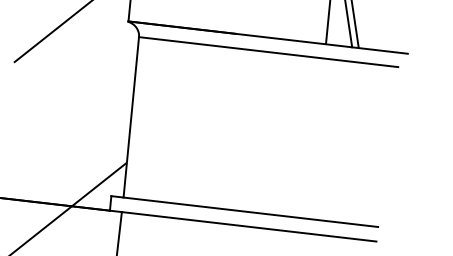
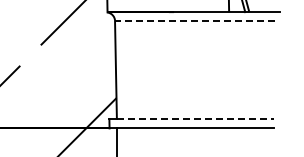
line: (268, 51) -> (194, 20), solid -> dashed
line: (251, 212) -> (195, 119), solid -> dashed

